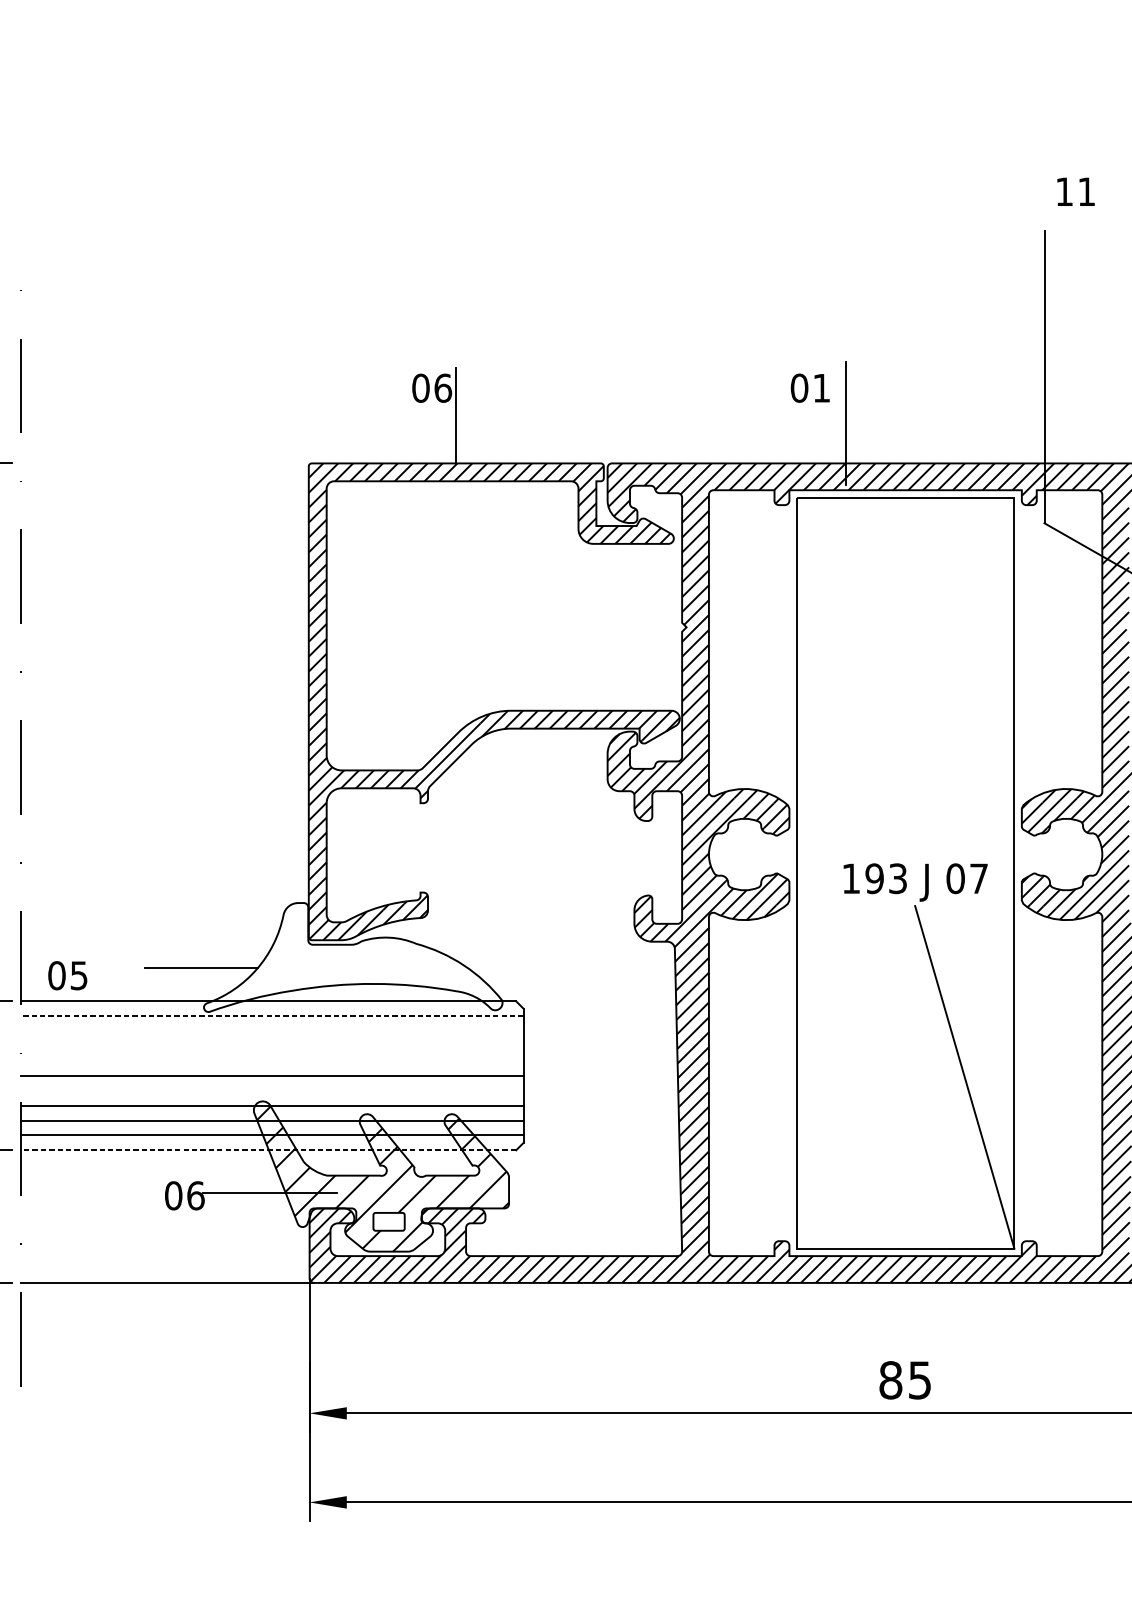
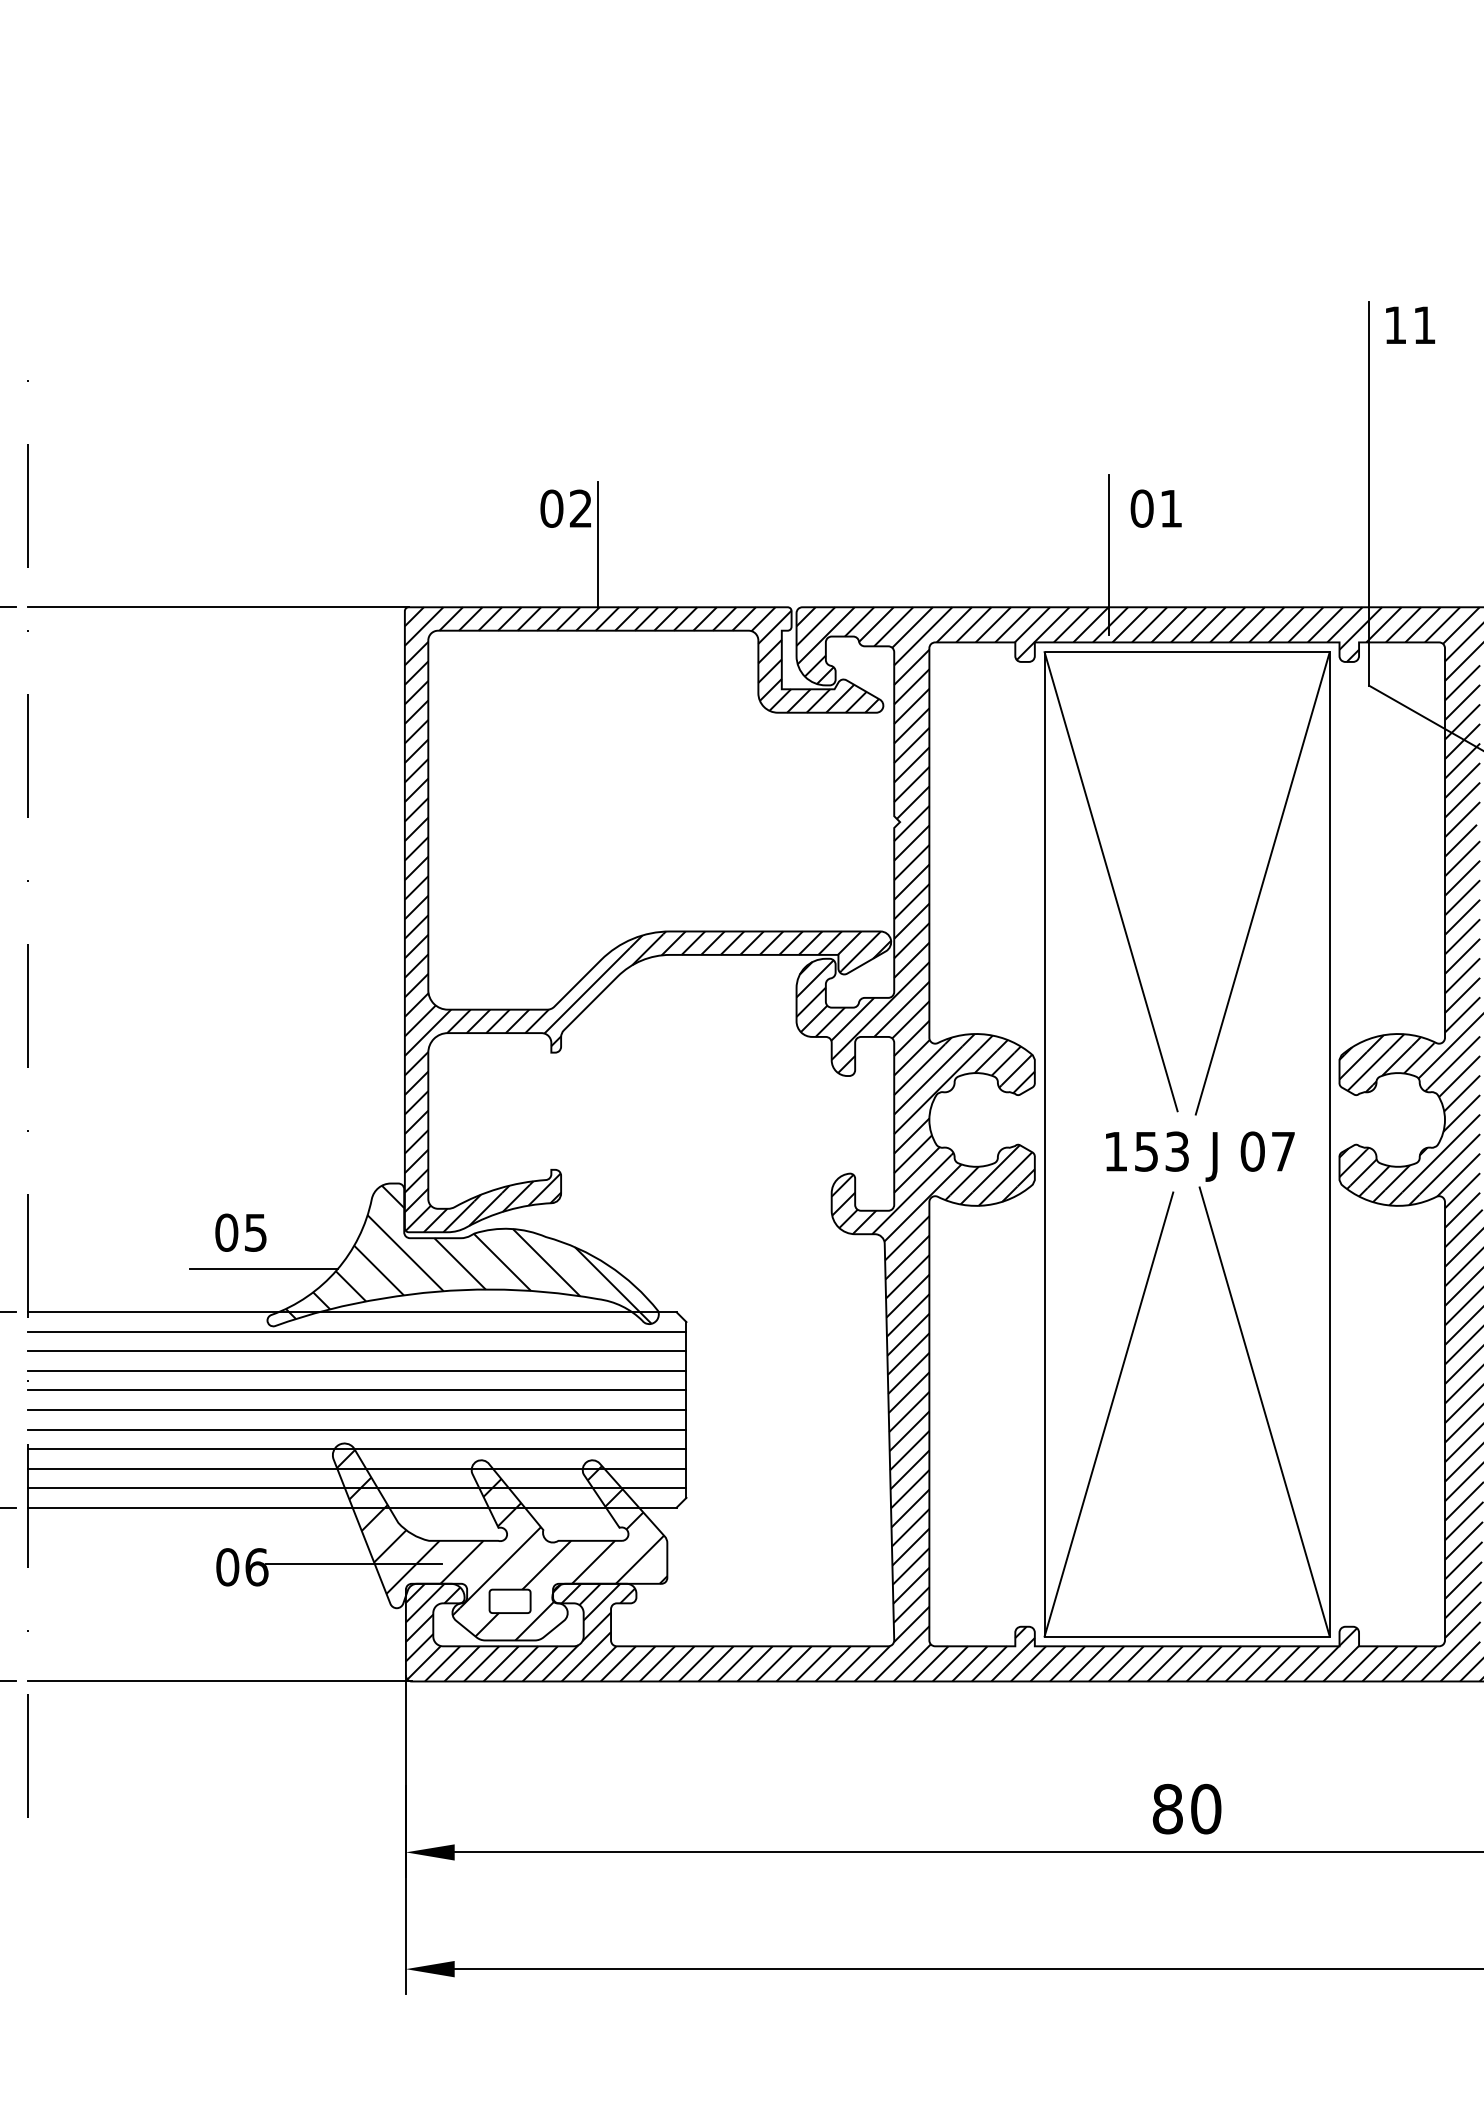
text: (1075, 191) -> (1410, 324), moved
text: (442, 388) -> (580, 508), 06 -> 02
text: (809, 388) -> (1155, 508), moved
line: (166, 463) -> (218, 607), added
line: (847, 672) -> (1110, 881), added
line: (963, 674) -> (1262, 883), added
text: (874, 878) -> (1146, 1151), 193 -> 153
hatch: (357, 957) -> (468, 1254), added
text: (67, 975) -> (240, 1232), moved
line: (271, 1015) -> (356, 1331), dashed -> solid
line: (272, 1031) -> (357, 1351), added
line: (272, 1045) -> (357, 1370), added
line: (272, 1060) -> (357, 1390), added
line: (845, 1079) -> (1108, 1414), added
line: (272, 1090) -> (357, 1429), added
line: (268, 1150) -> (351, 1507), dashed -> solid
text: (920, 1379) -> (1206, 1808), 85 -> 80

